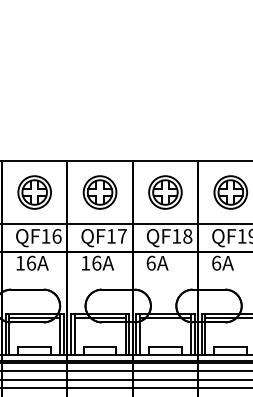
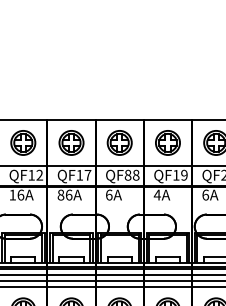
text: (56, 235) -> (39, 174), QF16 -> QF12
text: (175, 235) -> (127, 174), QF18 -> QF88
text: (85, 262) -> (60, 194), 16 -> 86
text: (215, 262) -> (156, 194), 6 -> 4

